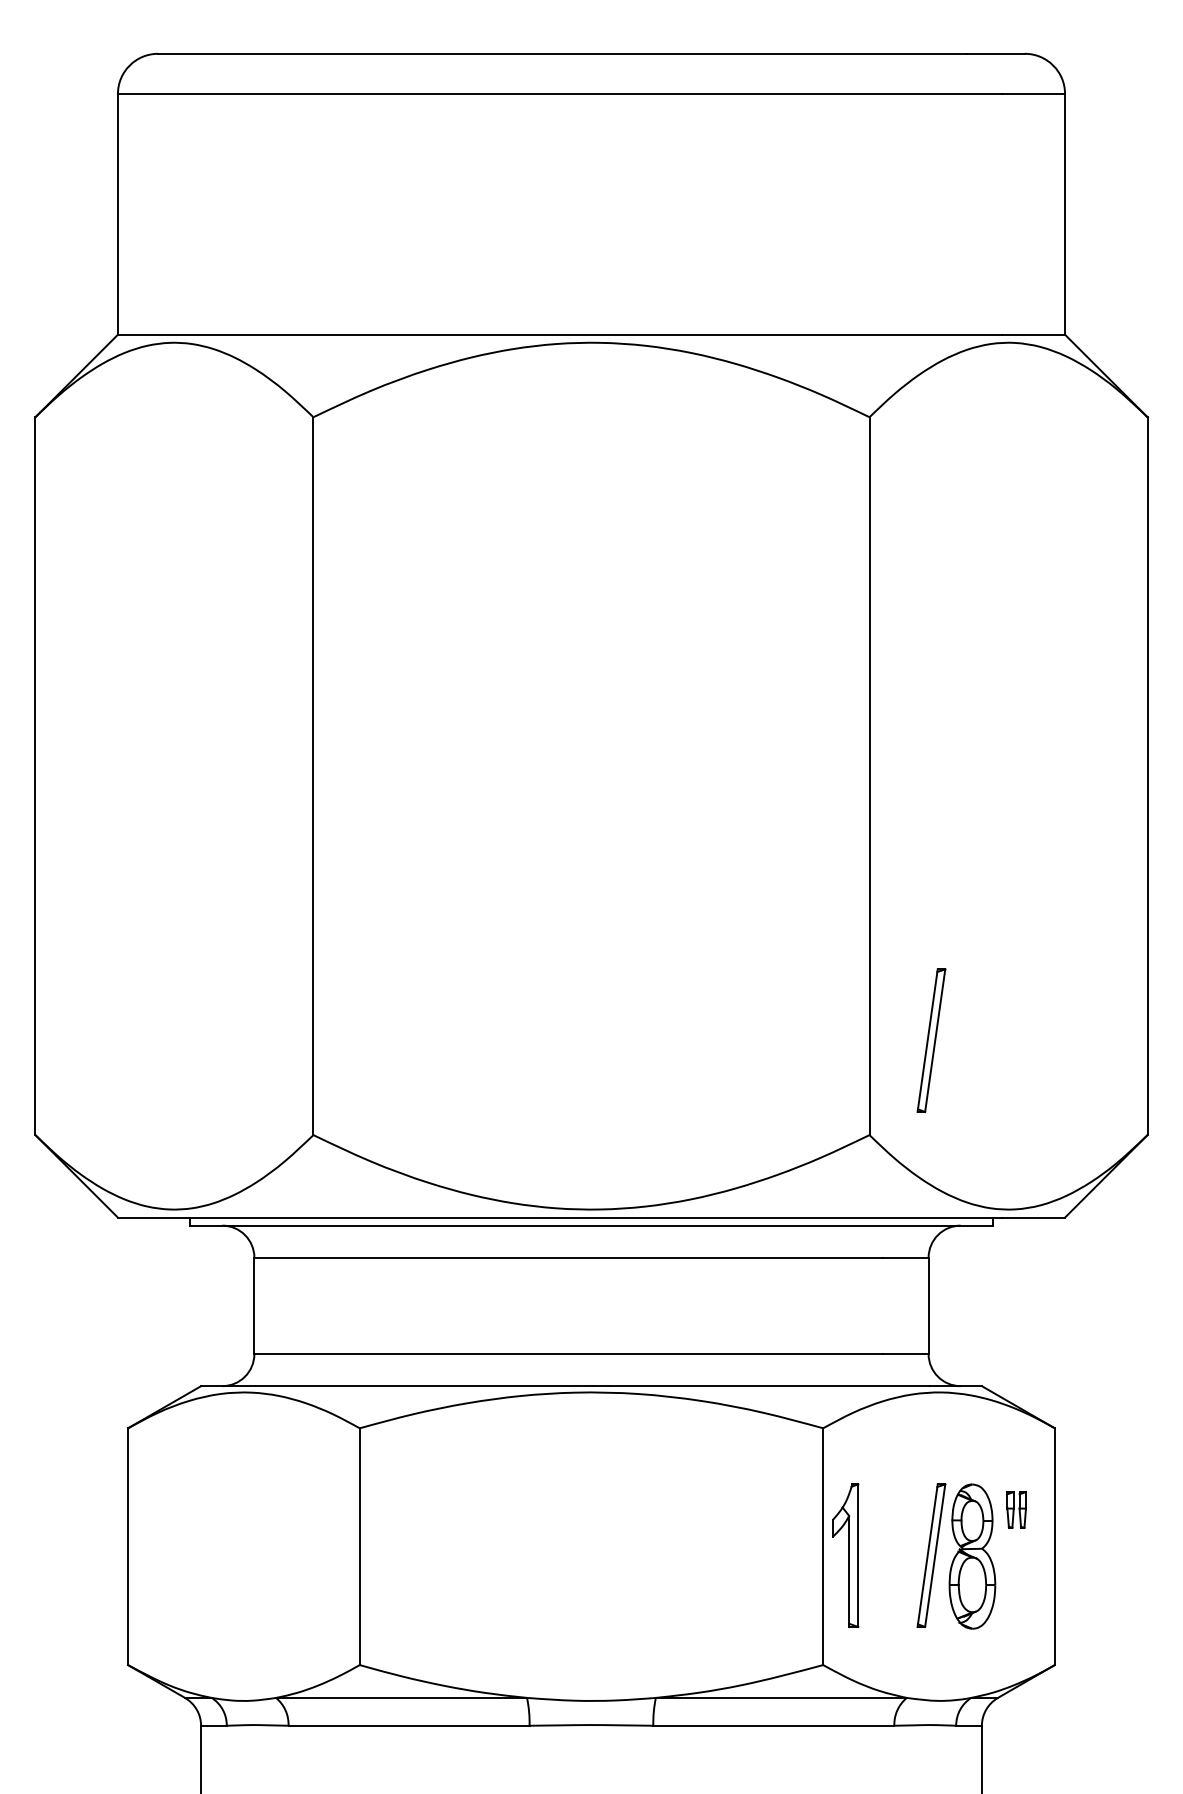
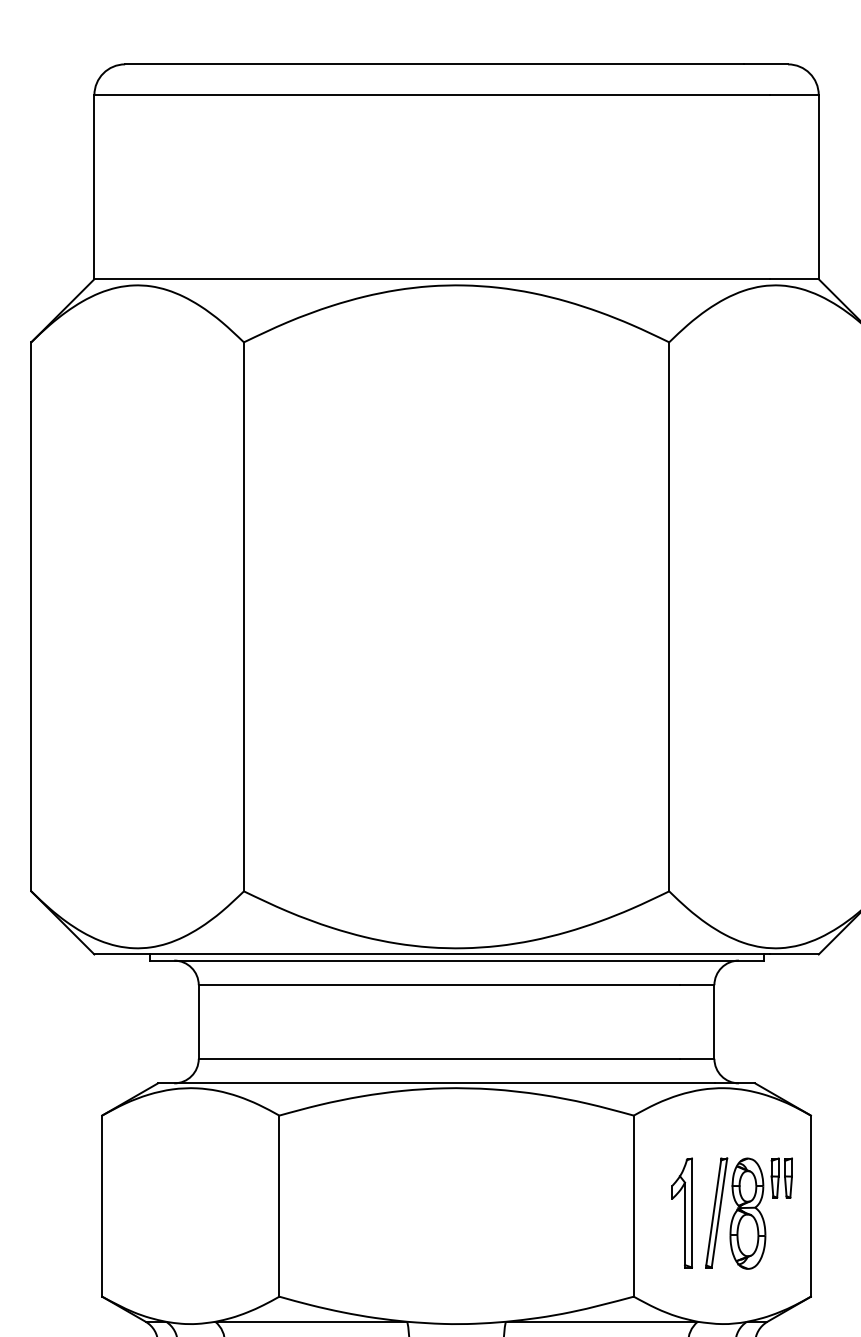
part: (931, 1040) -> (716, 819), removed
part: (1016, 1509) -> (781, 1177), size x1.43
part: (845, 1555) -> (682, 1212), moved

